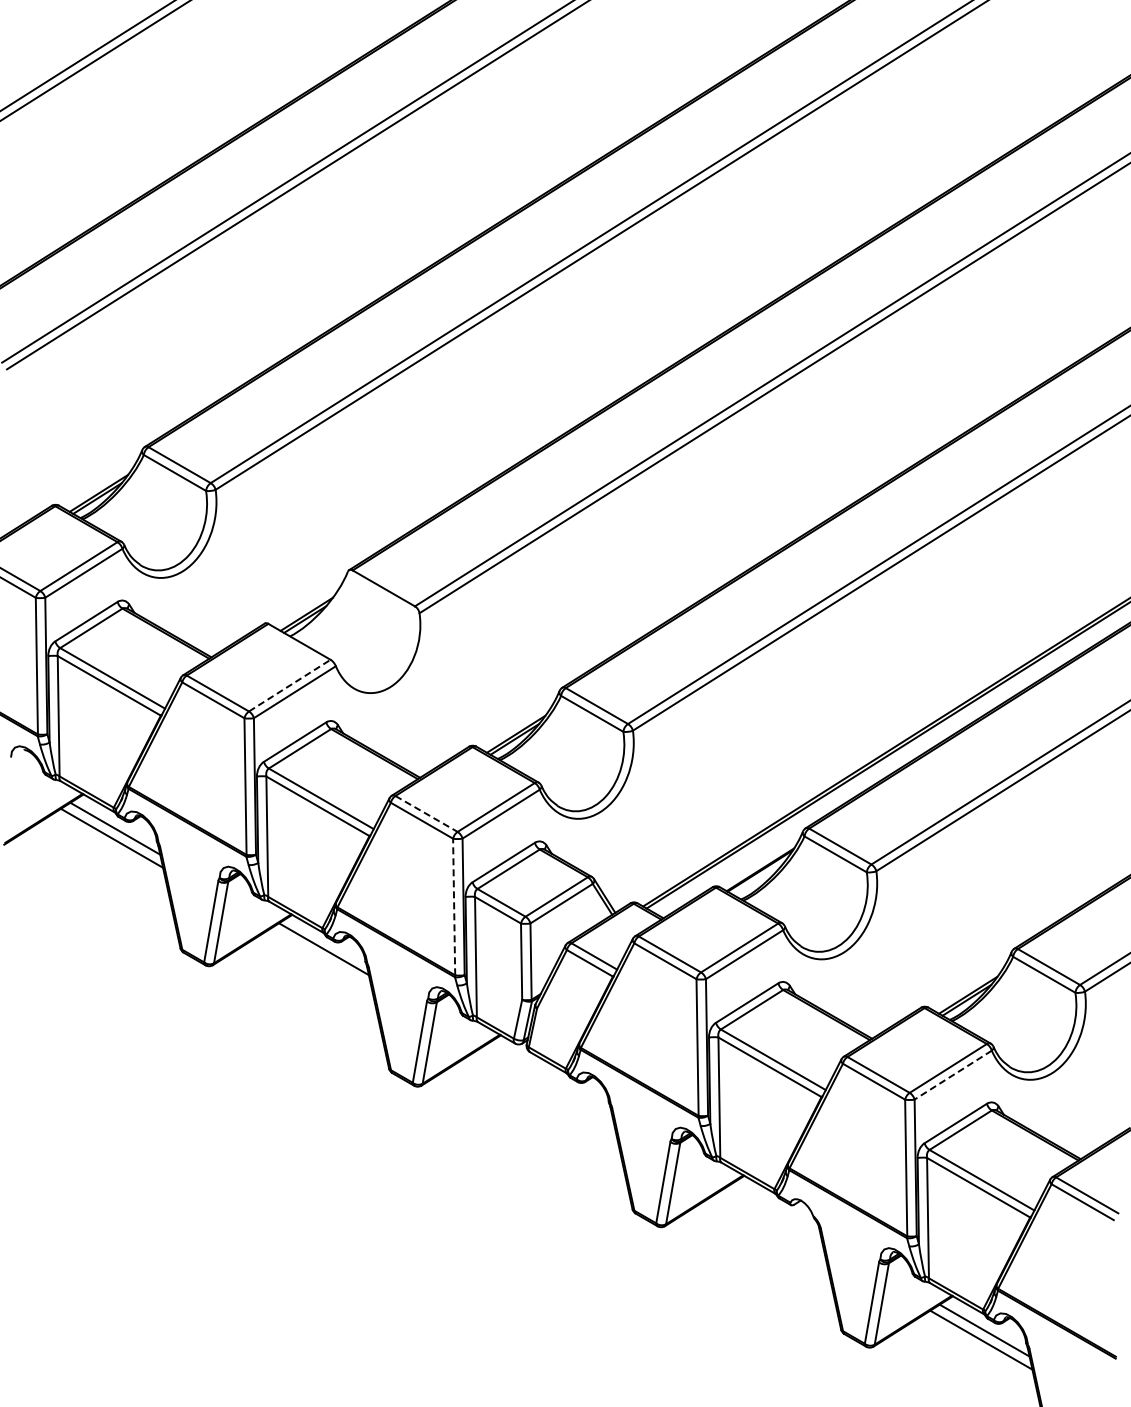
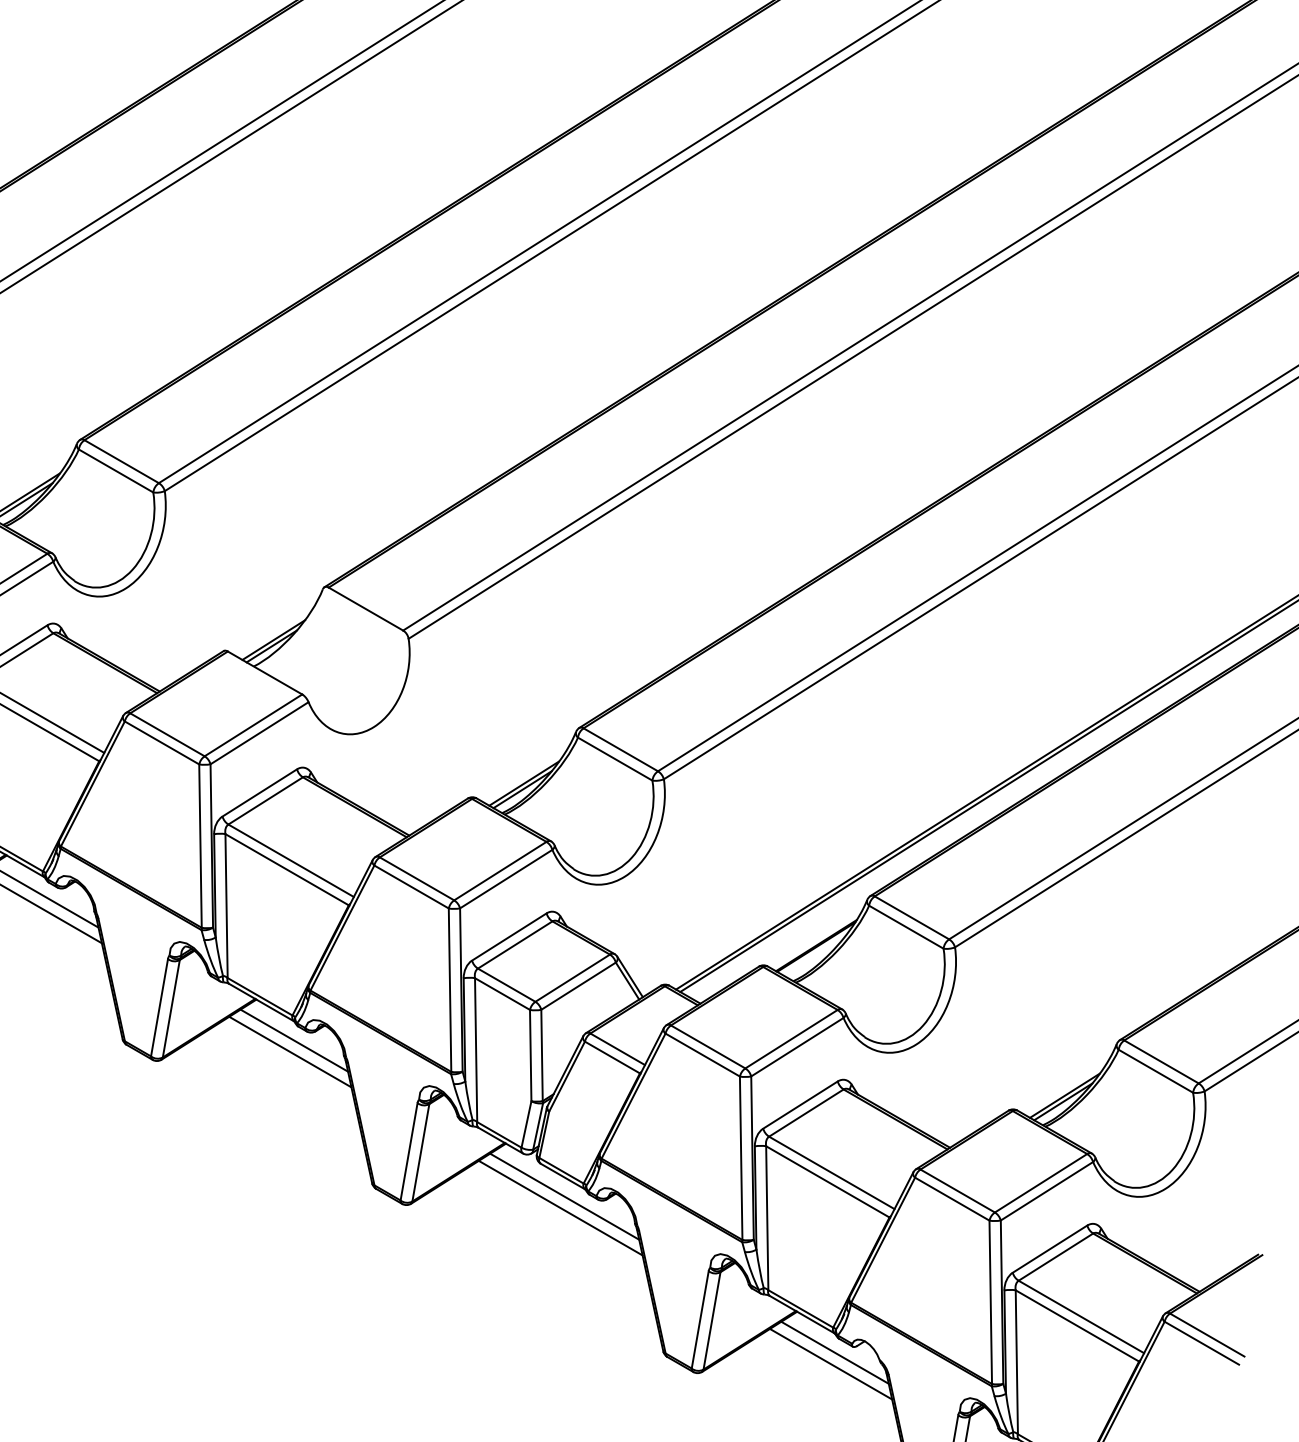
line: (290, 685) -> (254, 725), dashed -> solid
line: (426, 813) -> (416, 878), dashed -> solid
line: (454, 906) -> (450, 989), dashed -> solid
line: (320, 958) -> (290, 1051), added
line: (953, 1075) -> (1047, 1191), dashed -> solid
line: (549, 1079) -> (564, 1196), added
line: (546, 1088) -> (560, 1207), added
line: (775, 1210) -> (834, 1353), added
line: (772, 1219) -> (830, 1363), added

